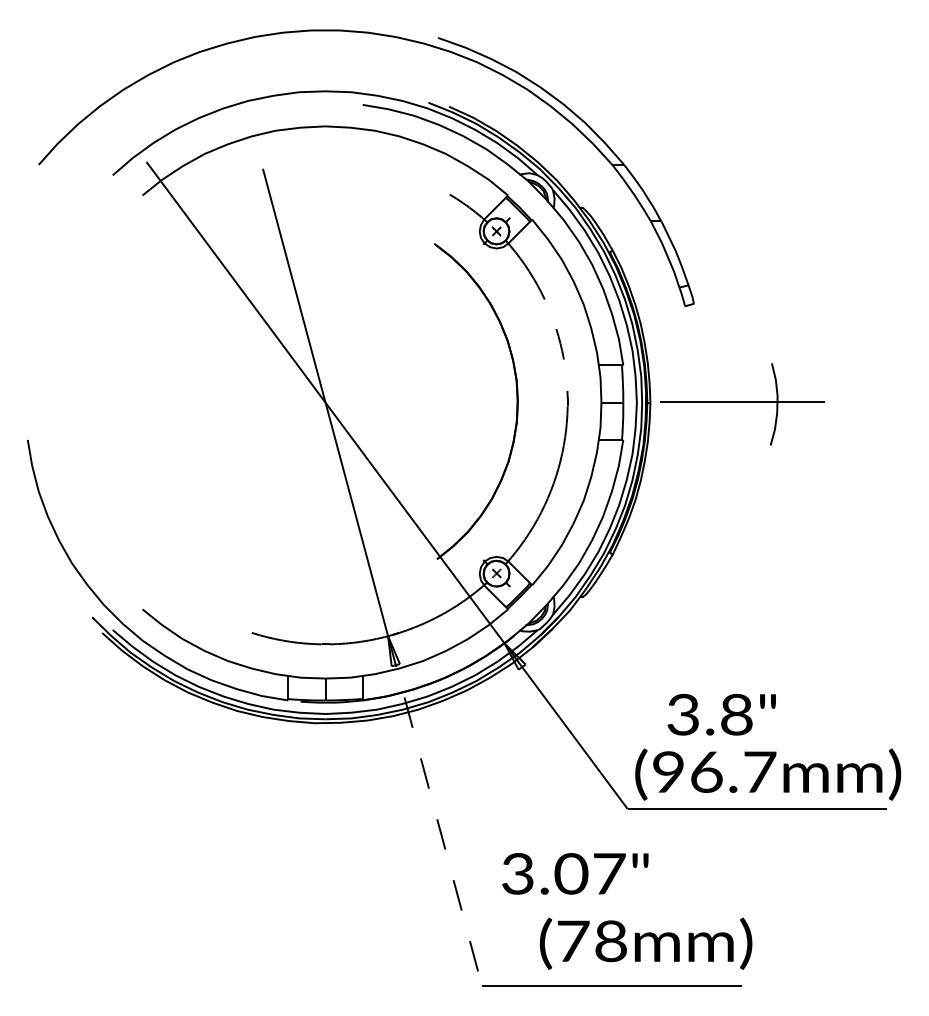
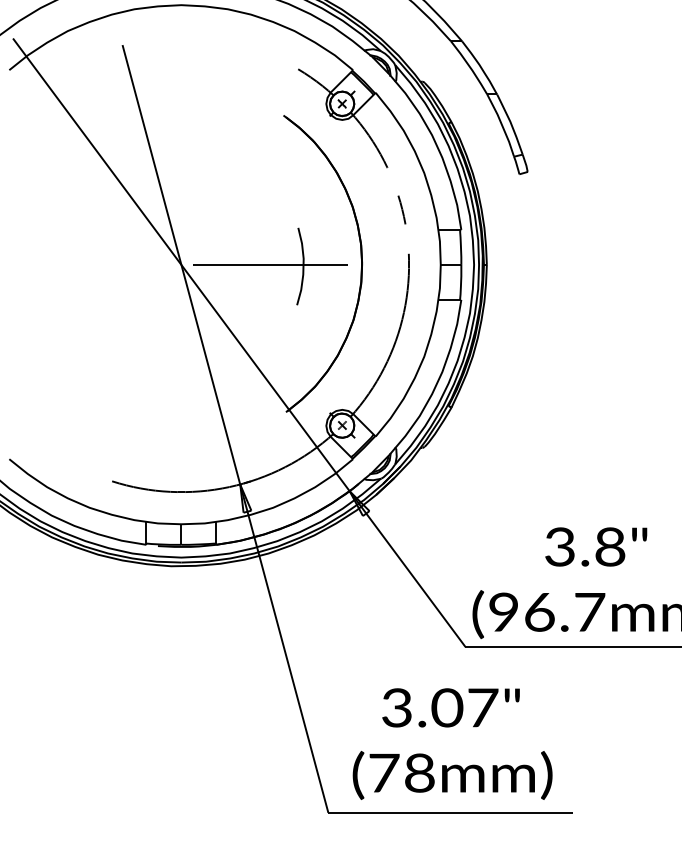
part: (742, 404) -> (270, 266), moved
text: (721, 714) -> (595, 546), moved
line: (435, 811) -> (284, 649), dashed -> solid
text: (575, 873) -> (451, 707), moved
text: (645, 943) -> (452, 775), moved

